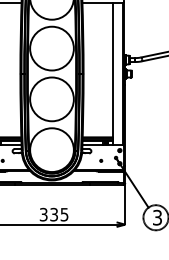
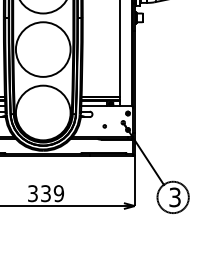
text: (64, 214) -> (58, 193), 335 -> 339

